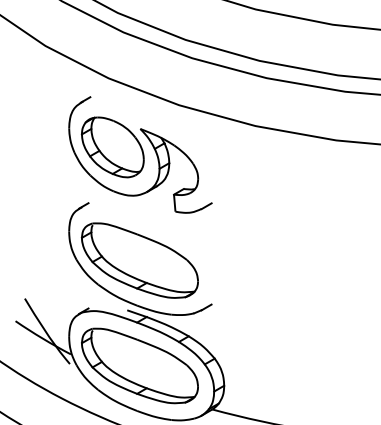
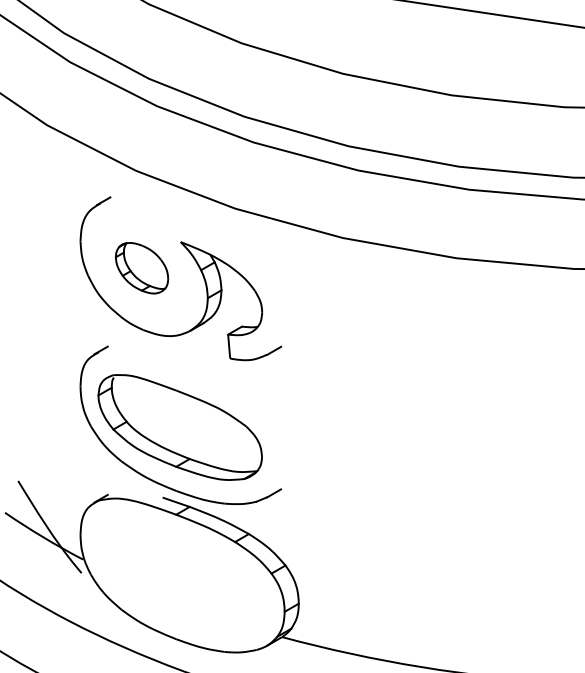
part: (112, 147) -> (141, 268), size x0.6
part: (139, 365) -> (179, 575), removed

